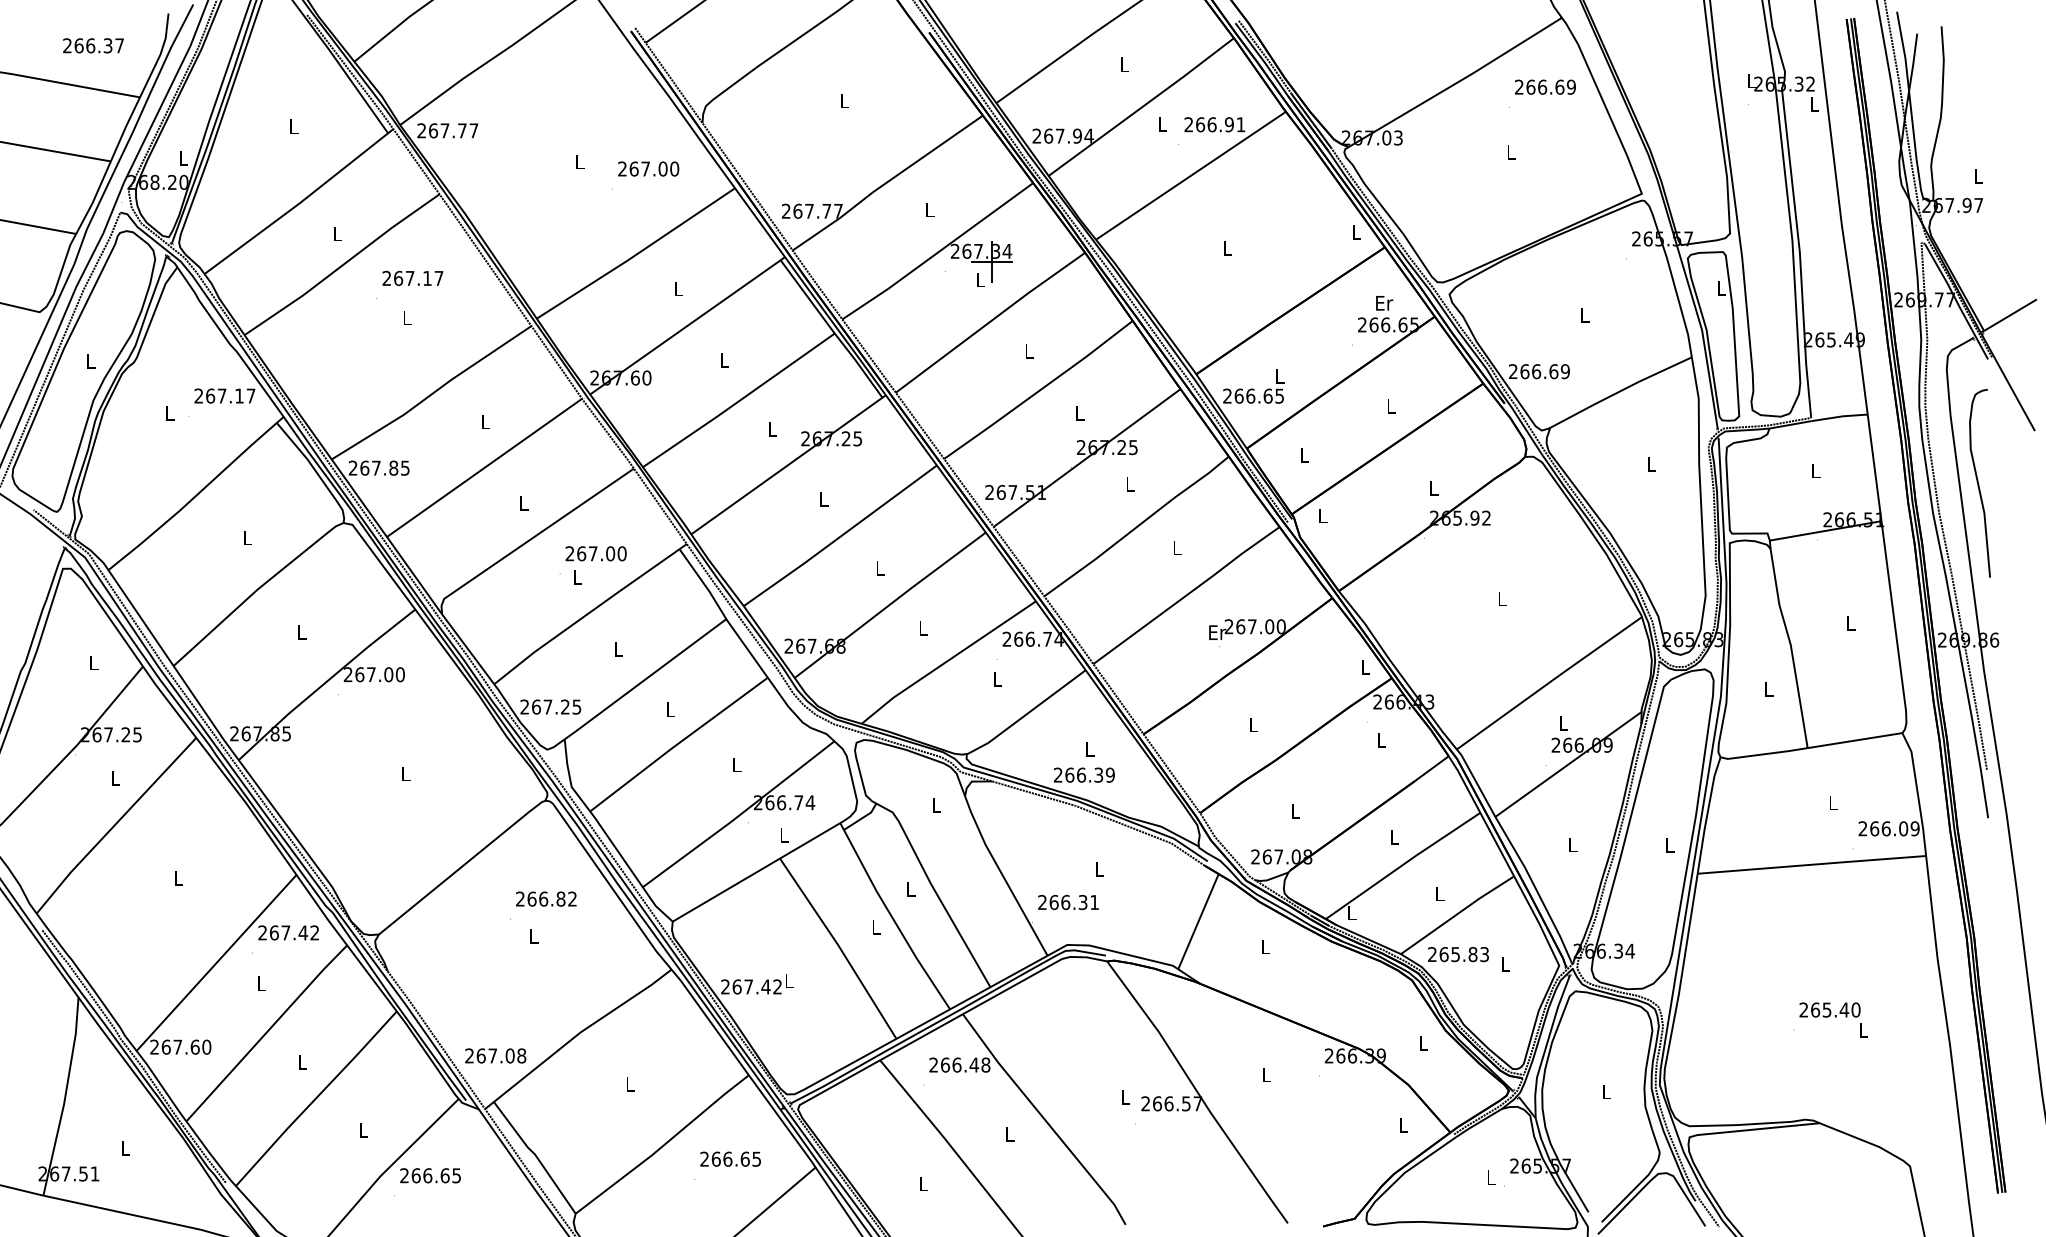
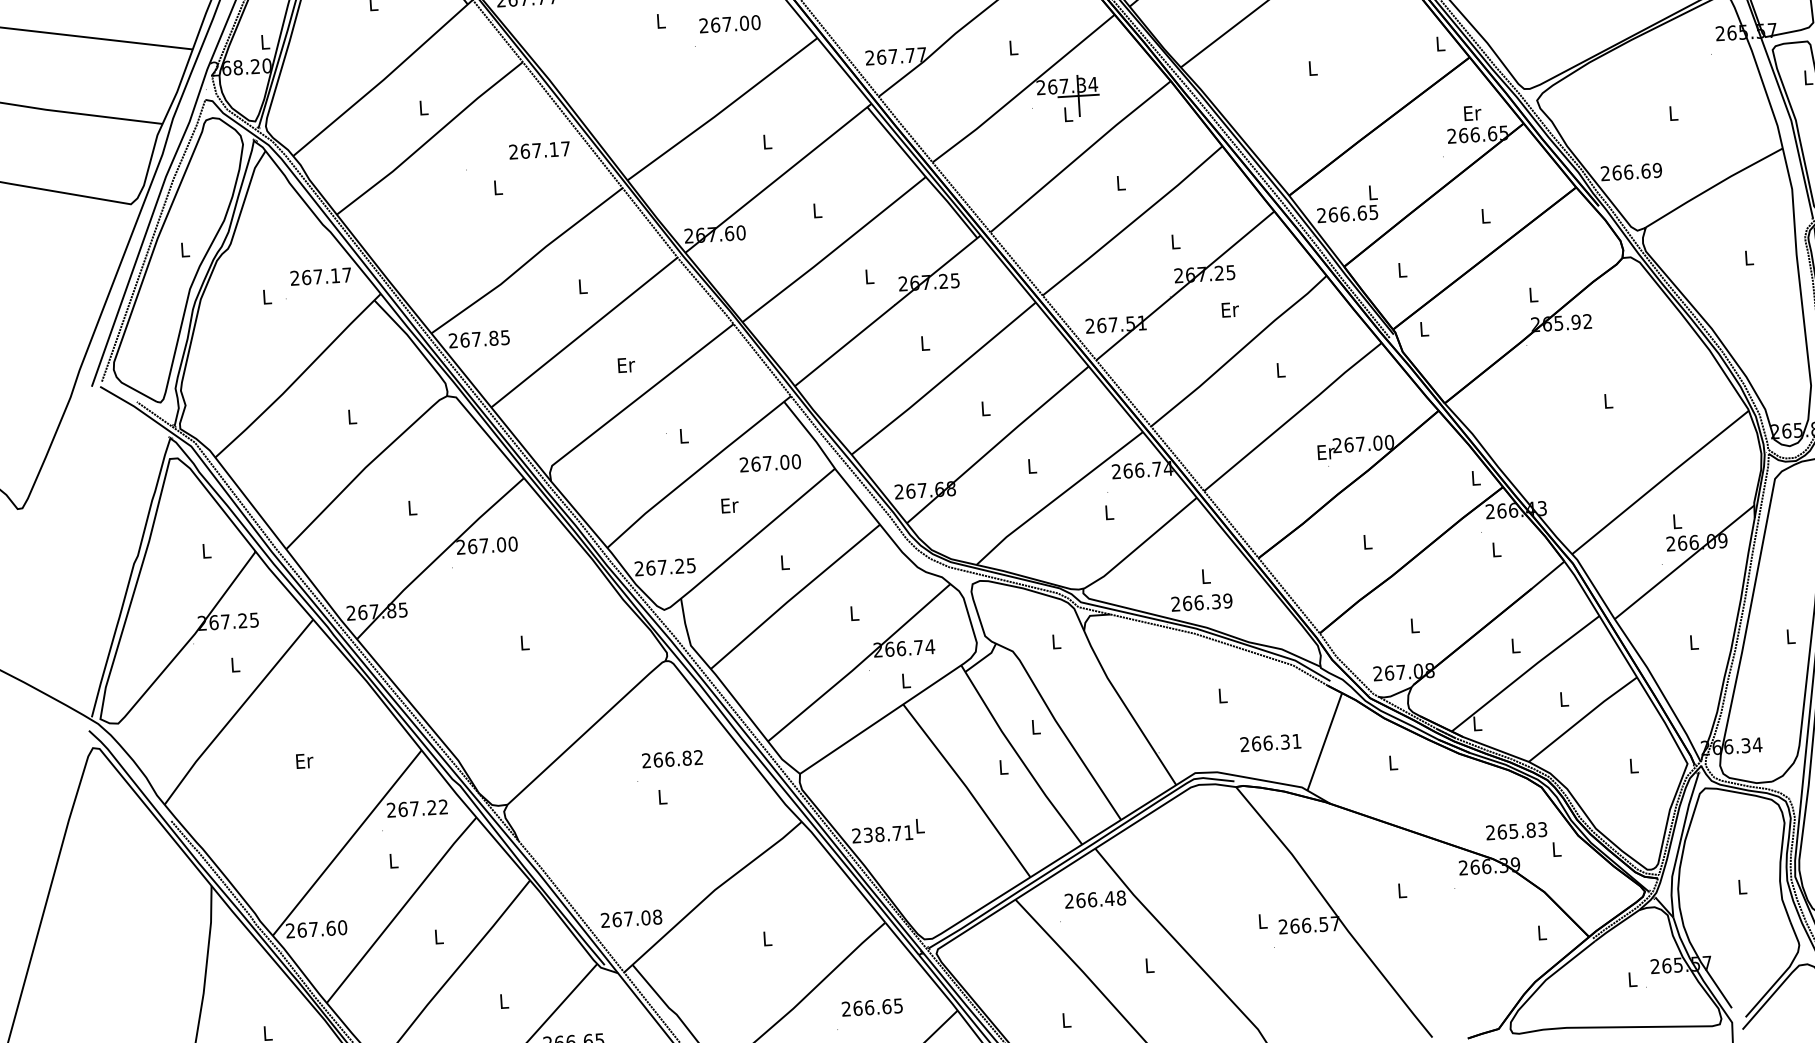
text: (412, 277) -> (539, 149), moved
text: (1130, 484) -> (1230, 309), L -> Er
text: (524, 502) -> (626, 364), L -> Er
text: (595, 553) -> (769, 463), moved
text: (618, 649) -> (729, 505), L -> Er
text: (178, 878) -> (304, 761), L -> Er
text: (1068, 902) -> (1270, 742), moved
text: (303, 932) -> (432, 807), 267.42 -> 267.22
text: (1458, 954) -> (1516, 831), moved
text: (756, 986) -> (887, 833), 267.42 -> 238.71

